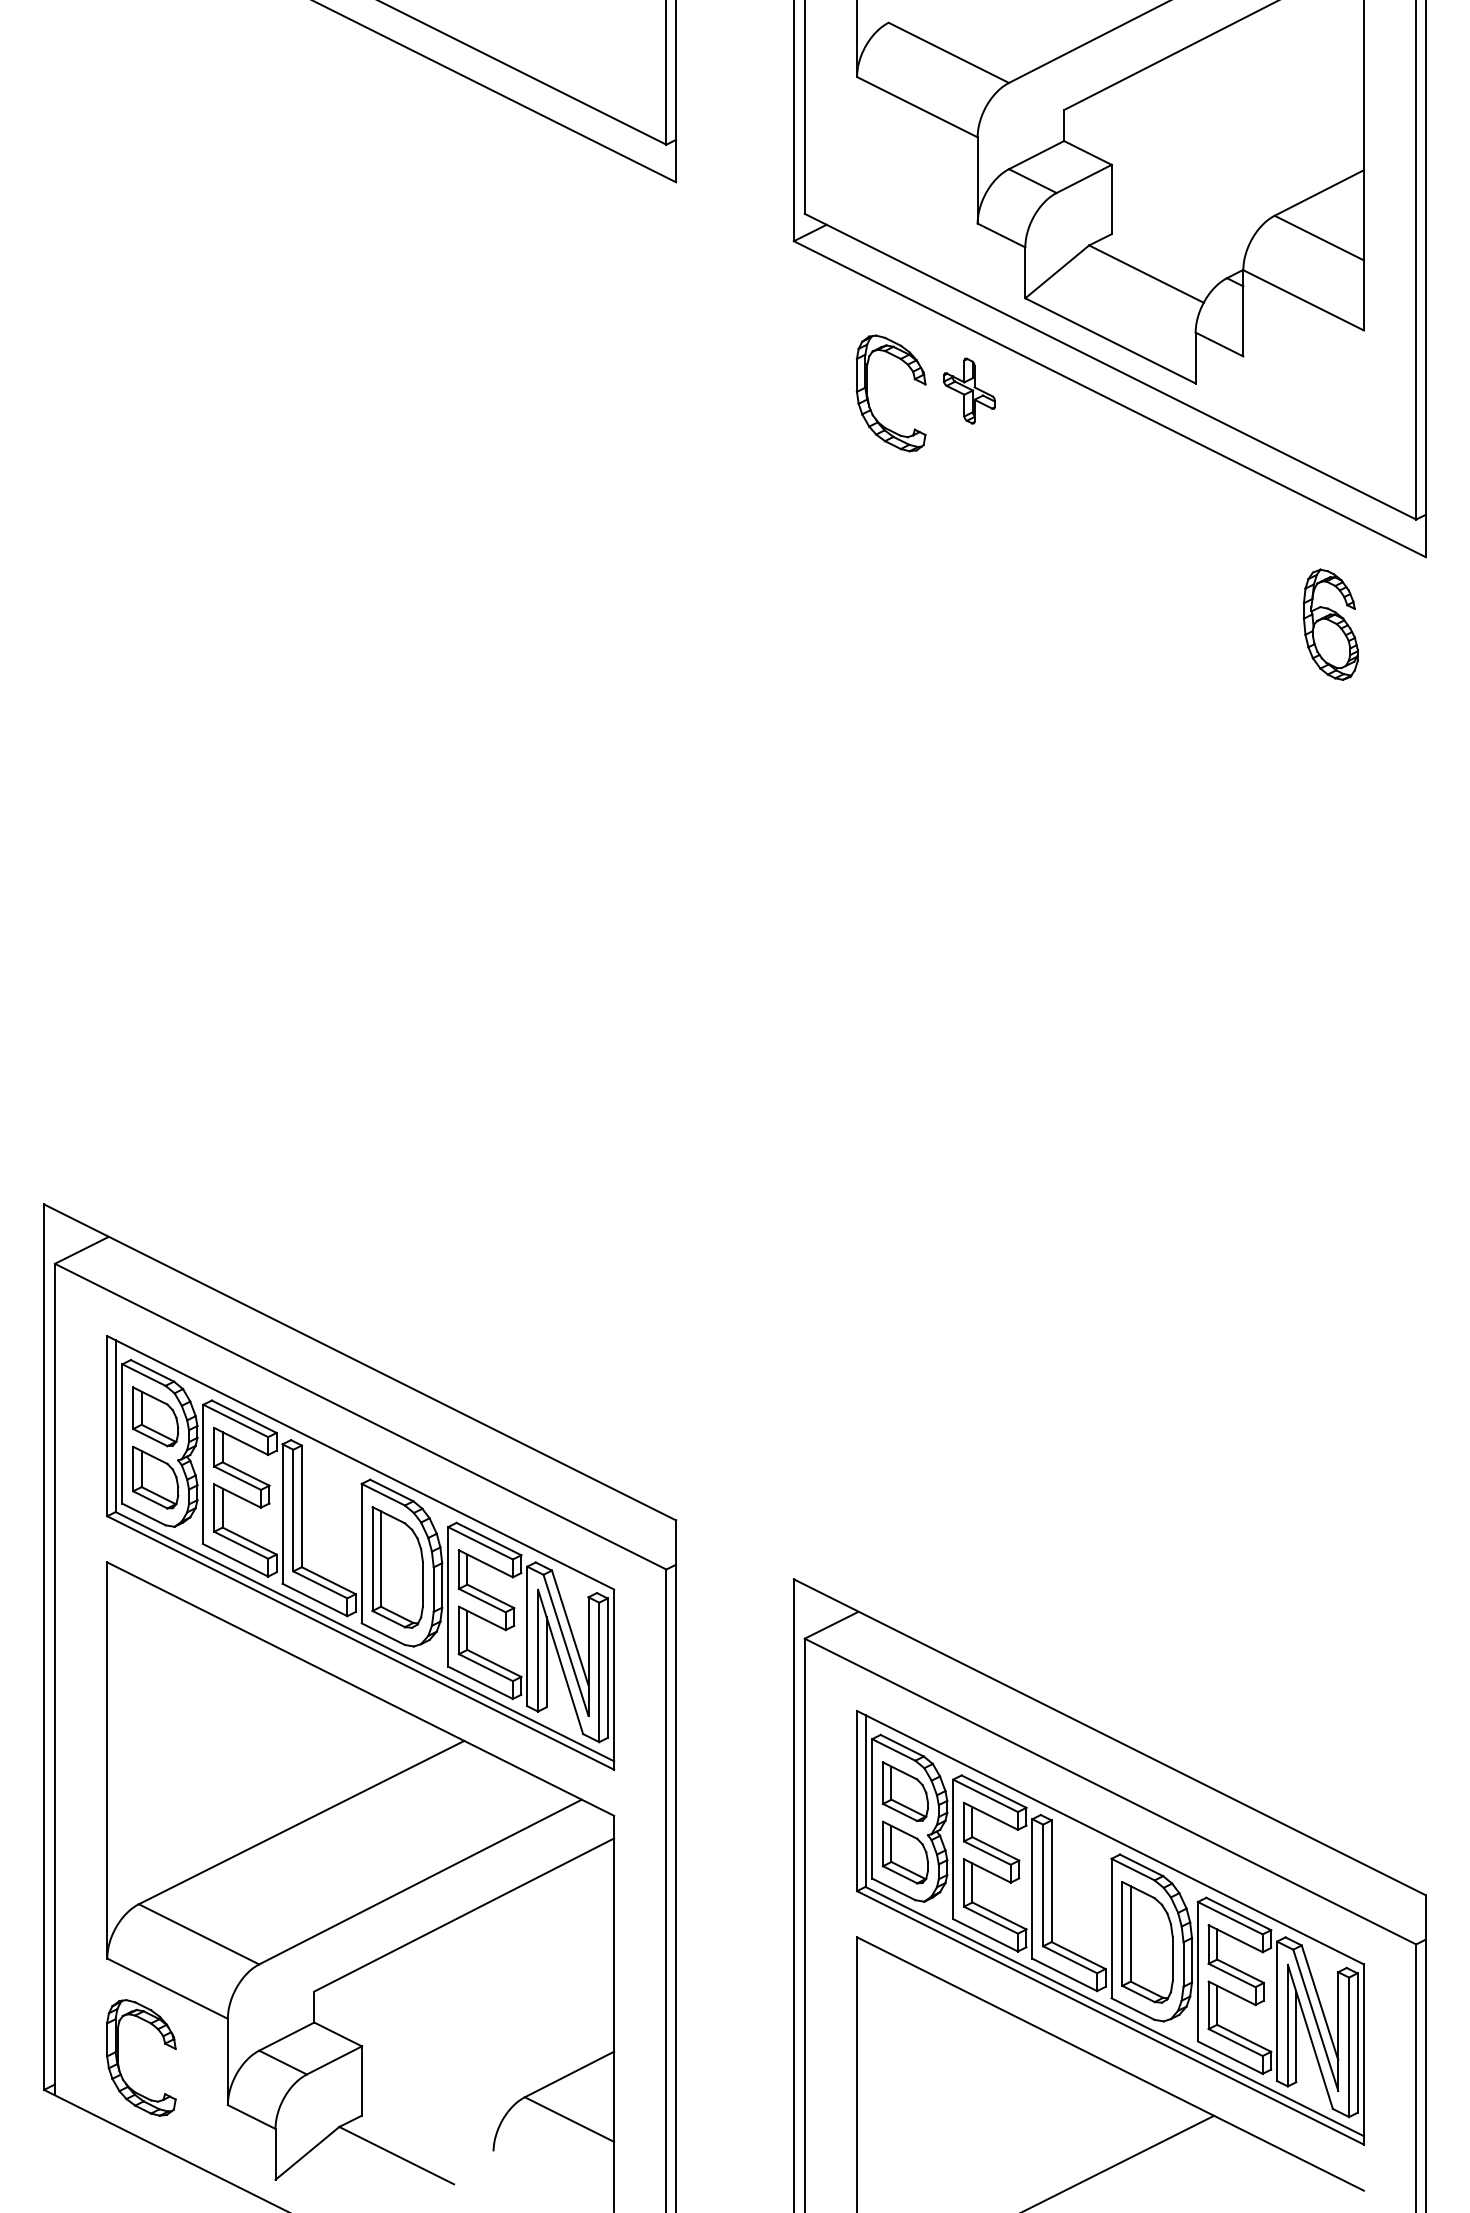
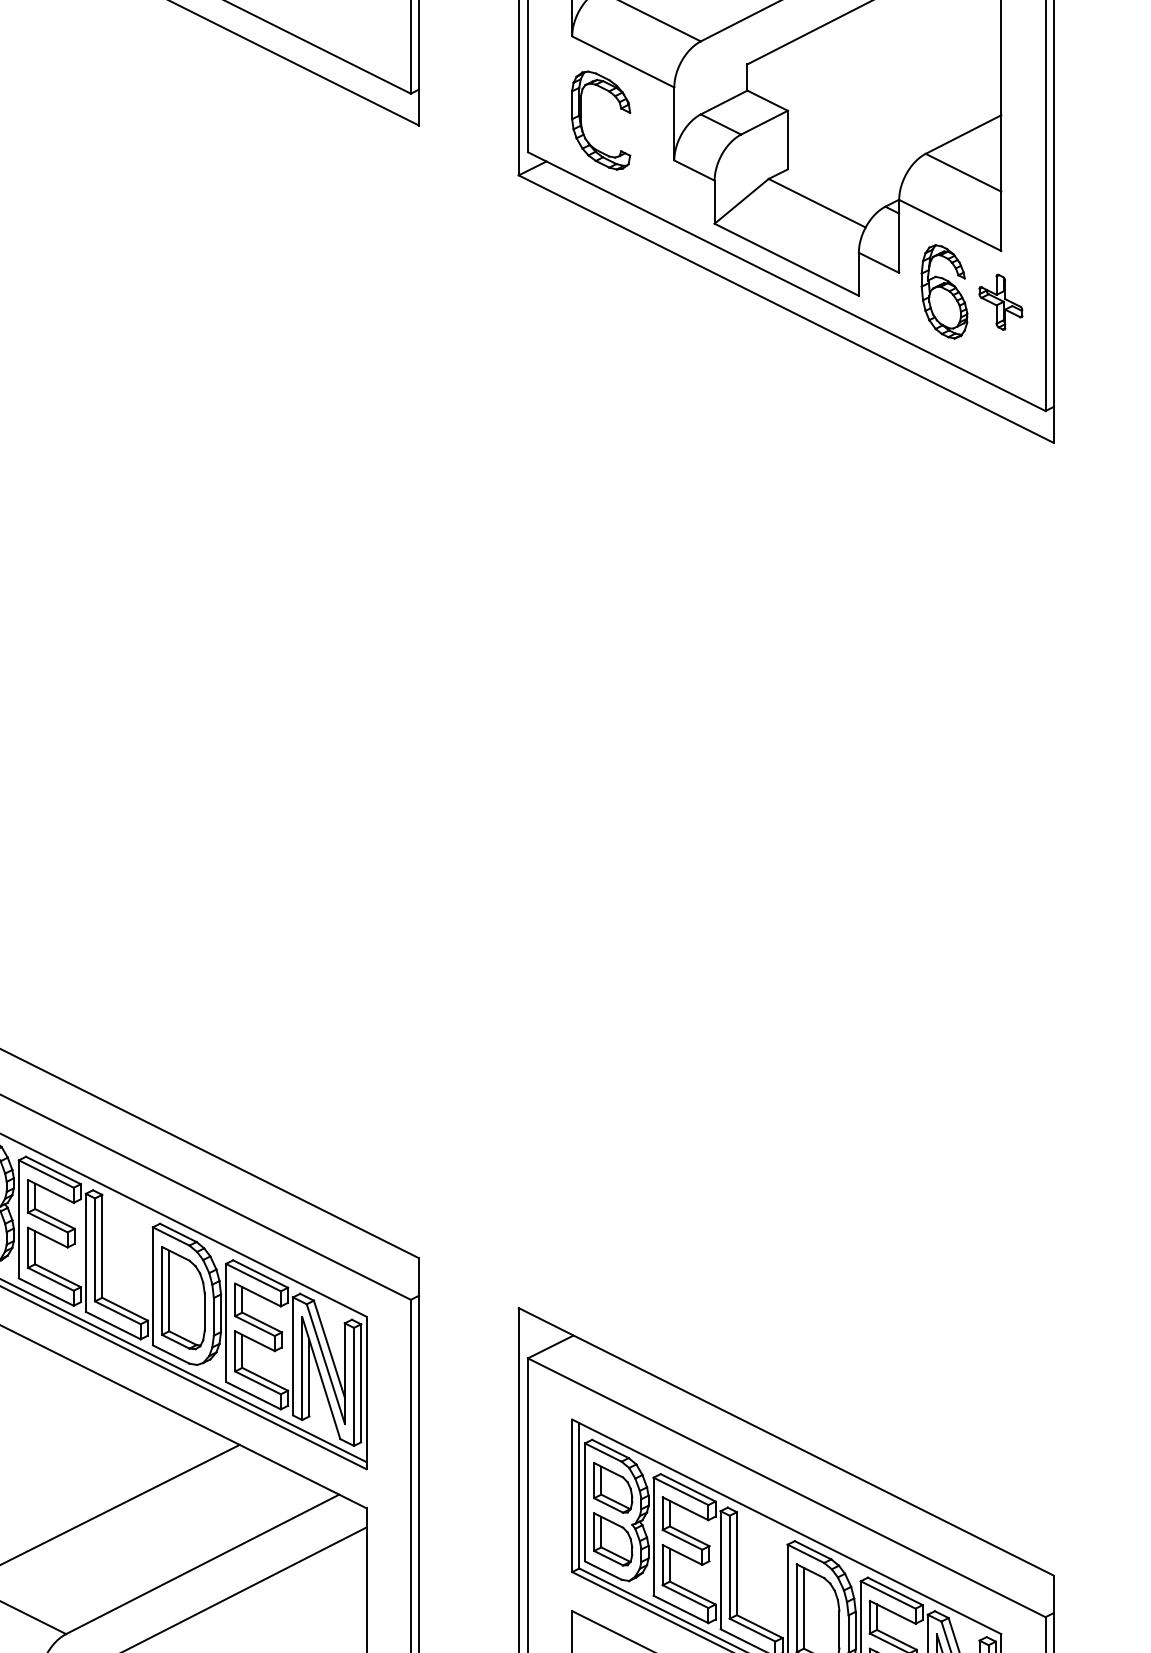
part: (969, 390) -> (1000, 301), moved
part: (868, 396) -> (581, 123), moved
part: (1330, 624) -> (944, 291), moved

